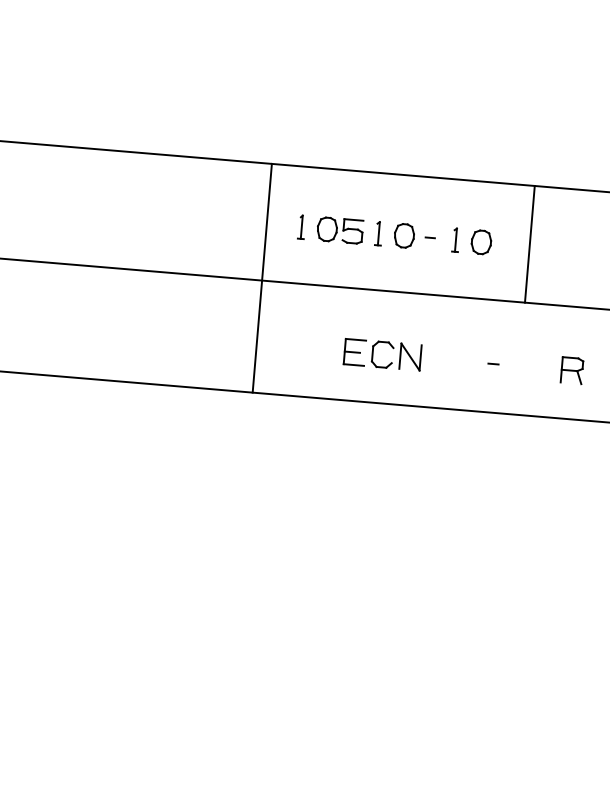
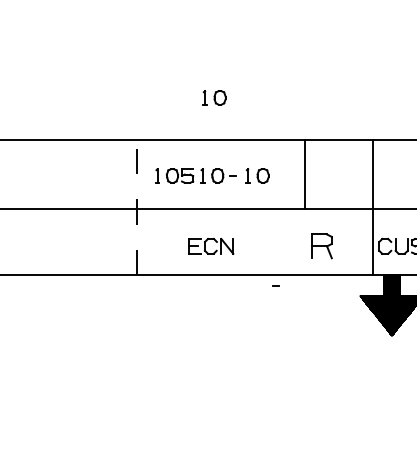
part: (409, 101) -> (214, 97), added
line: (530, 243) -> (305, 174), moved
line: (261, 277) -> (136, 207), solid -> dashed
line: (492, 362) -> (275, 285), moved
part: (572, 370) -> (322, 246), size x1.6

